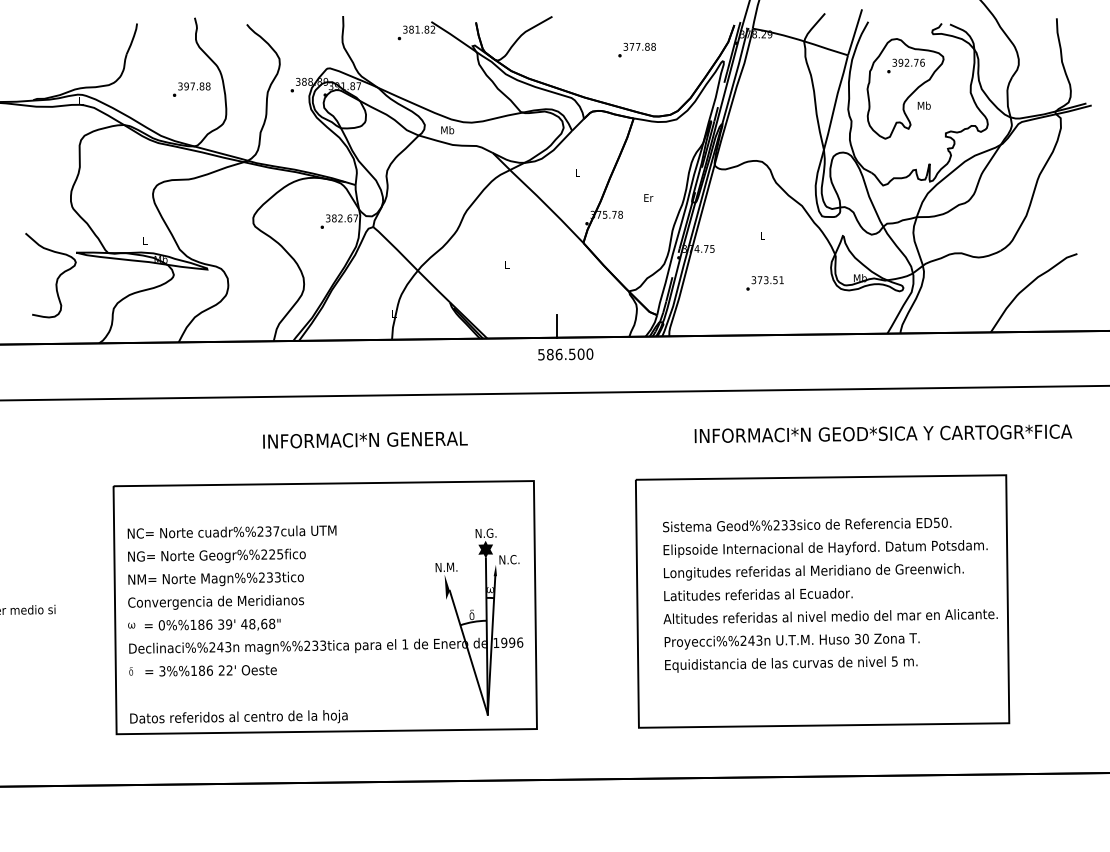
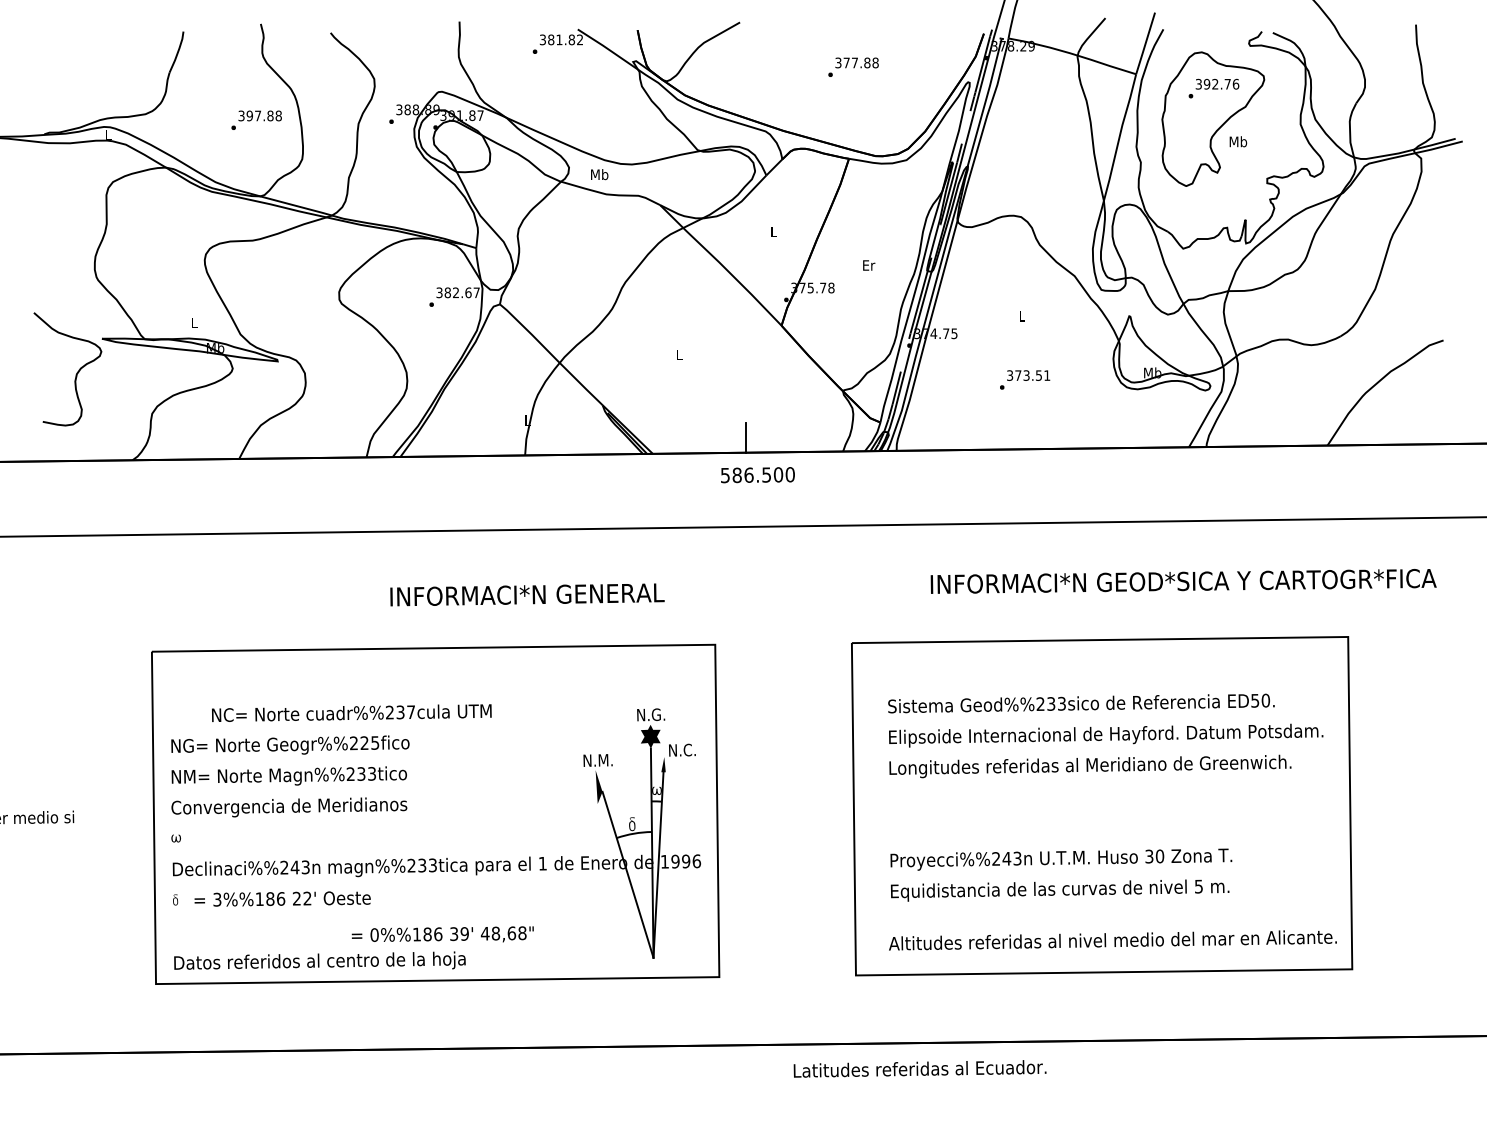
text: (365, 439) -> (527, 594), moved
text: (231, 531) -> (351, 712), moved
text: (757, 594) -> (919, 1068), moved
text: (830, 616) -> (1112, 940), moved
text: (212, 624) -> (442, 934), moved

